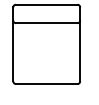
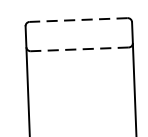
line: (46, 4) -> (78, 19), solid -> dashed
line: (46, 23) -> (79, 49), solid -> dashed

